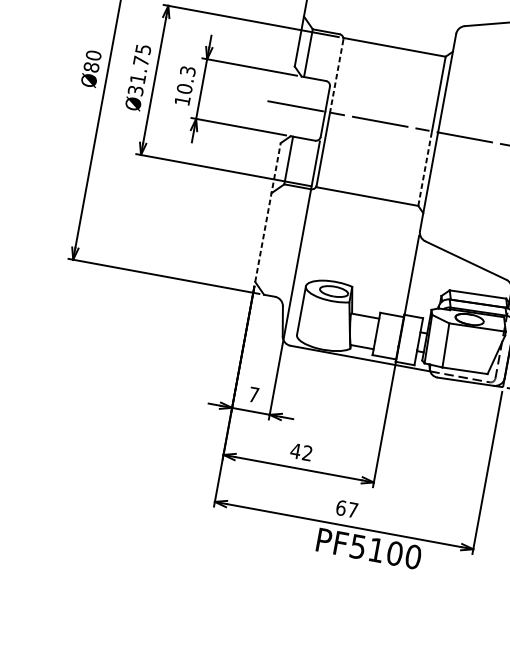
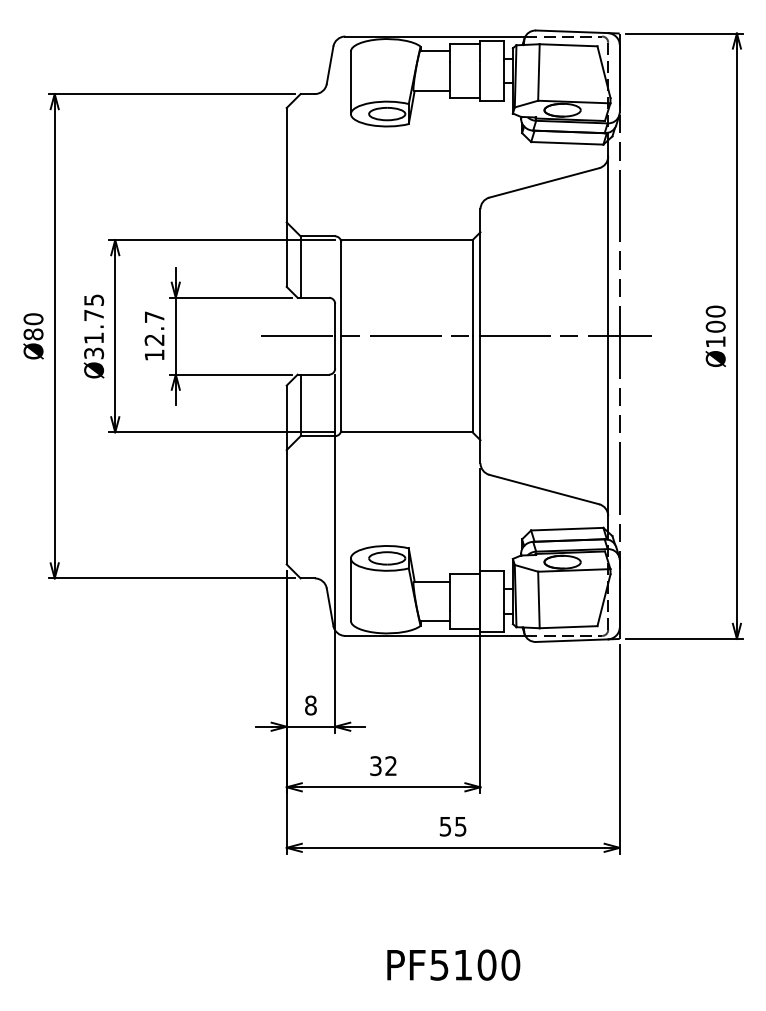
line: (336, 76) -> (341, 289), dashed -> solid
text: (186, 80) -> (154, 328), 10.3 -> 12.7
line: (425, 167) -> (472, 383), dashed -> solid
line: (267, 212) -> (286, 474), dashed -> solid
text: (253, 394) -> (310, 705), 7 -> 8
text: (295, 451) -> (375, 766), 42 -> 32
text: (346, 508) -> (452, 826), 67 -> 55
text: (369, 548) -> (453, 964), moved

